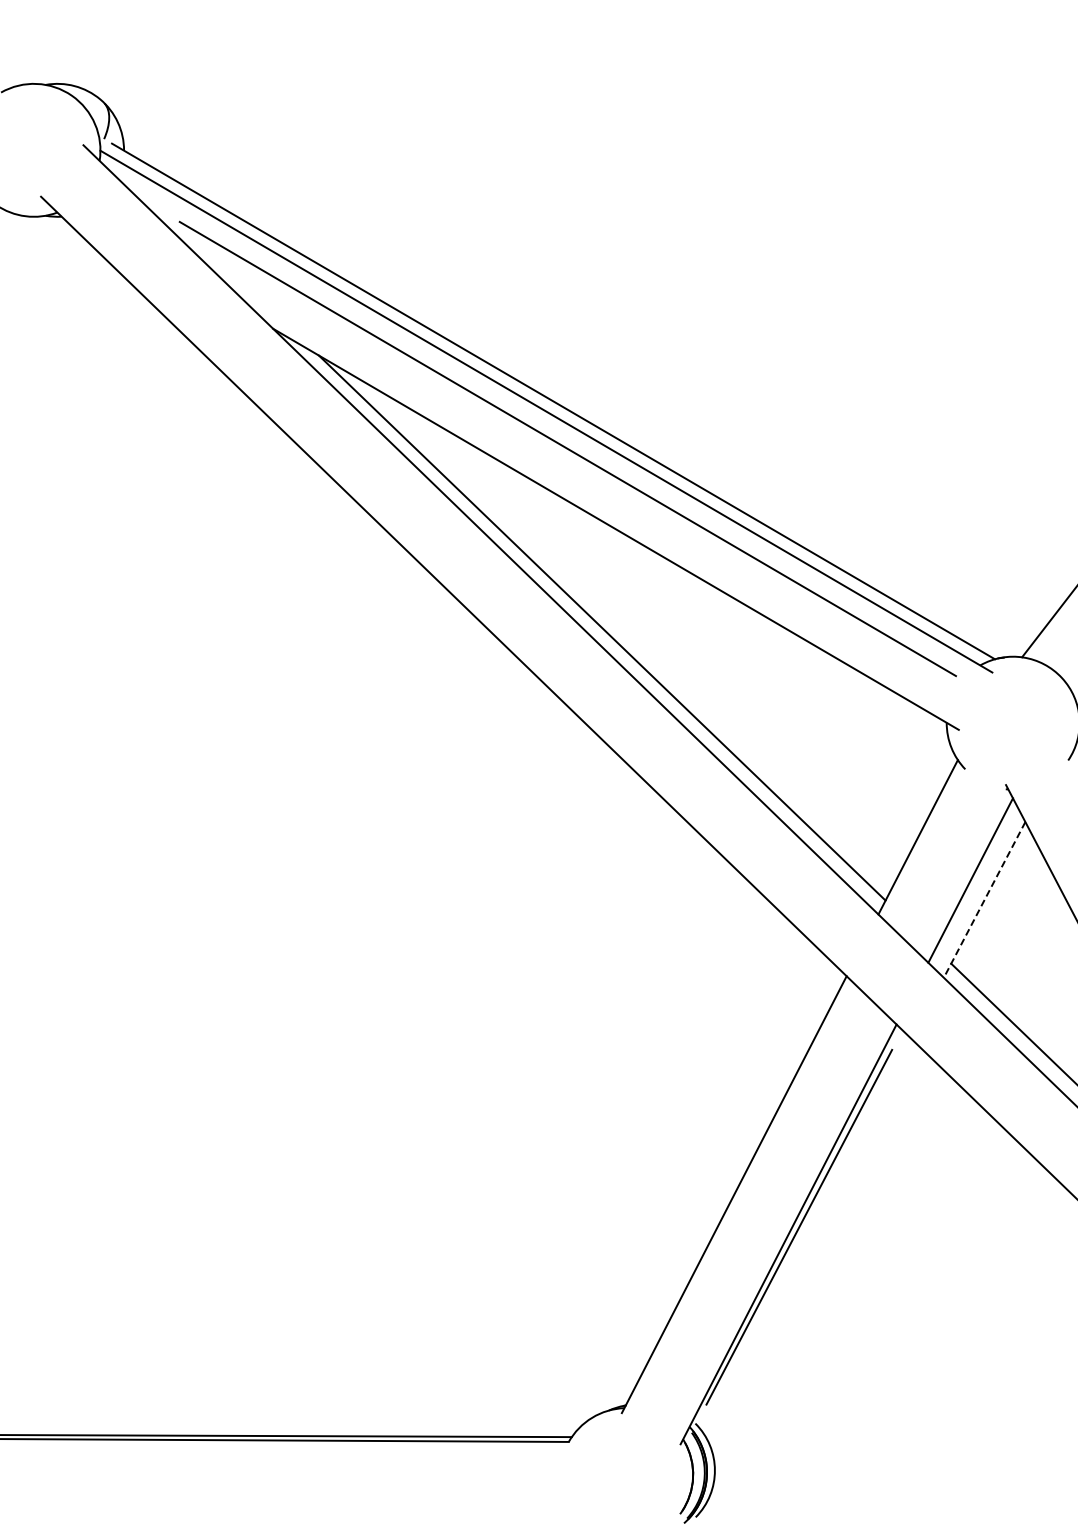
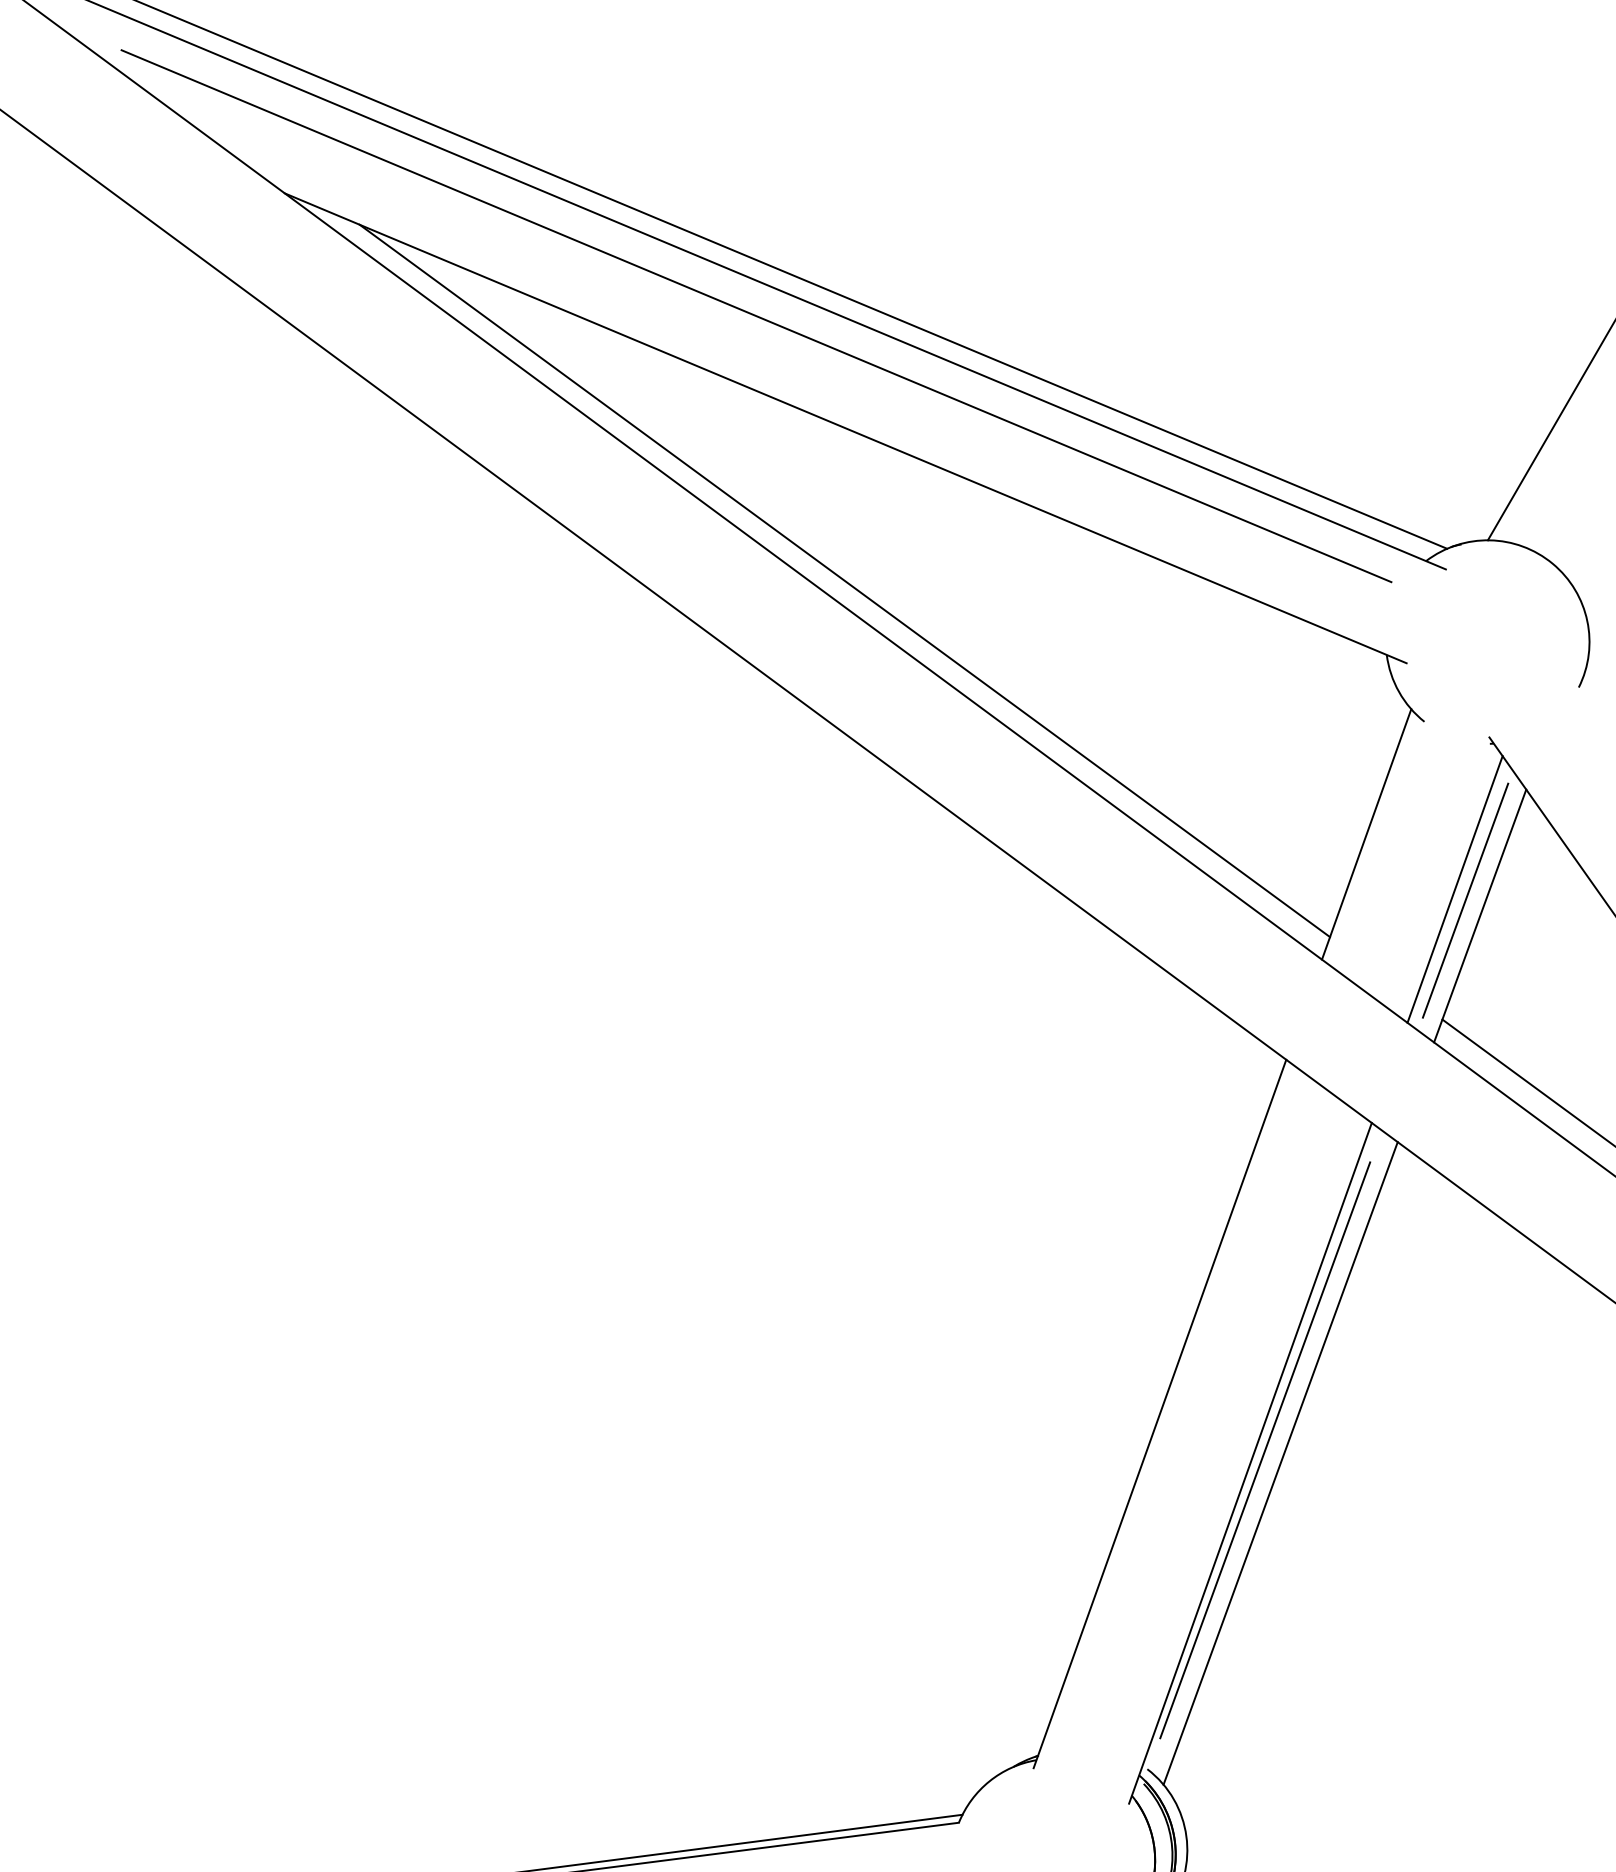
line: (976, 888) -> (1465, 900), added
line: (984, 899) -> (1479, 915), dashed -> solid
line: (807, 1237) -> (1279, 1464), added

